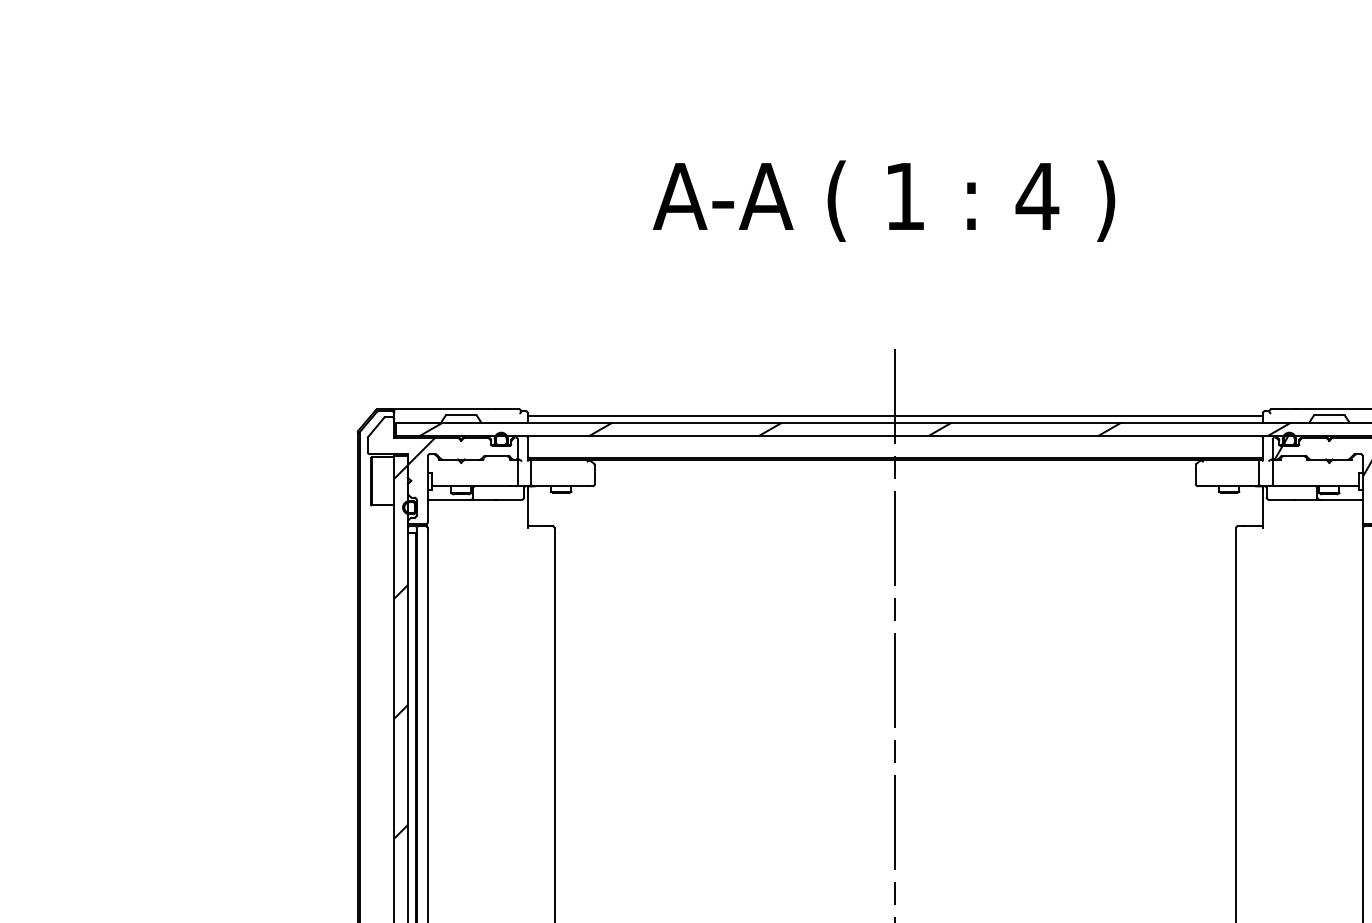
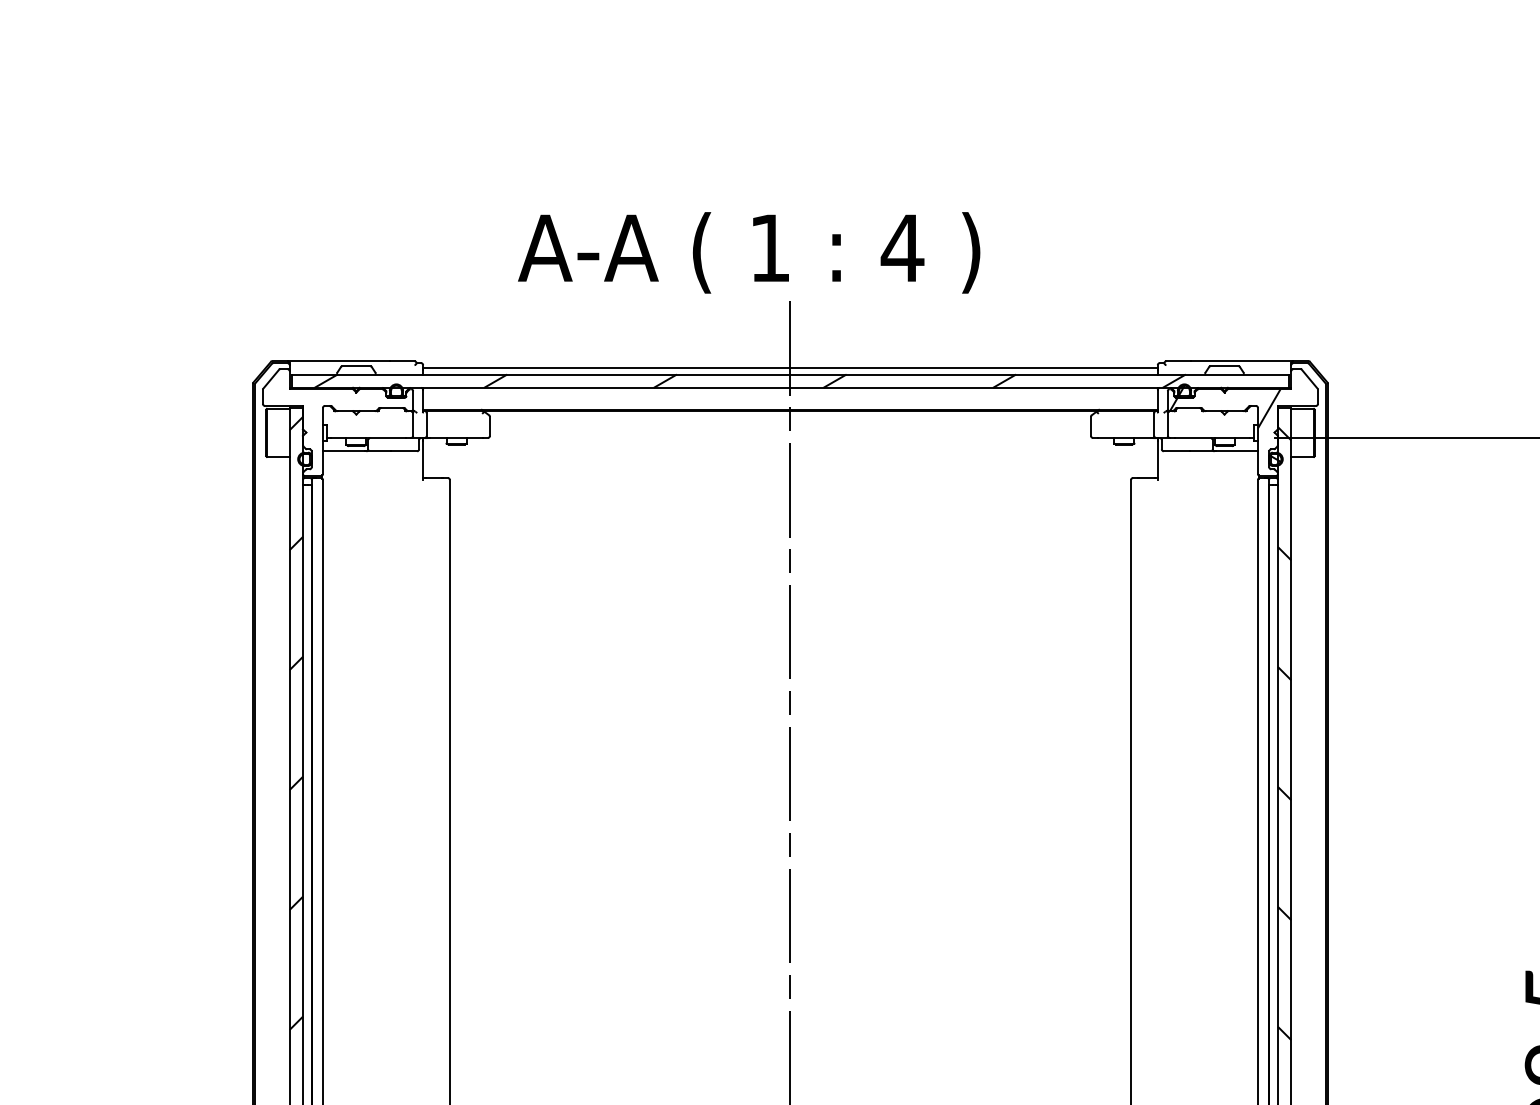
text: (884, 200) -> (749, 252), moved
hatch: (421, 450) -> (316, 402), removed

